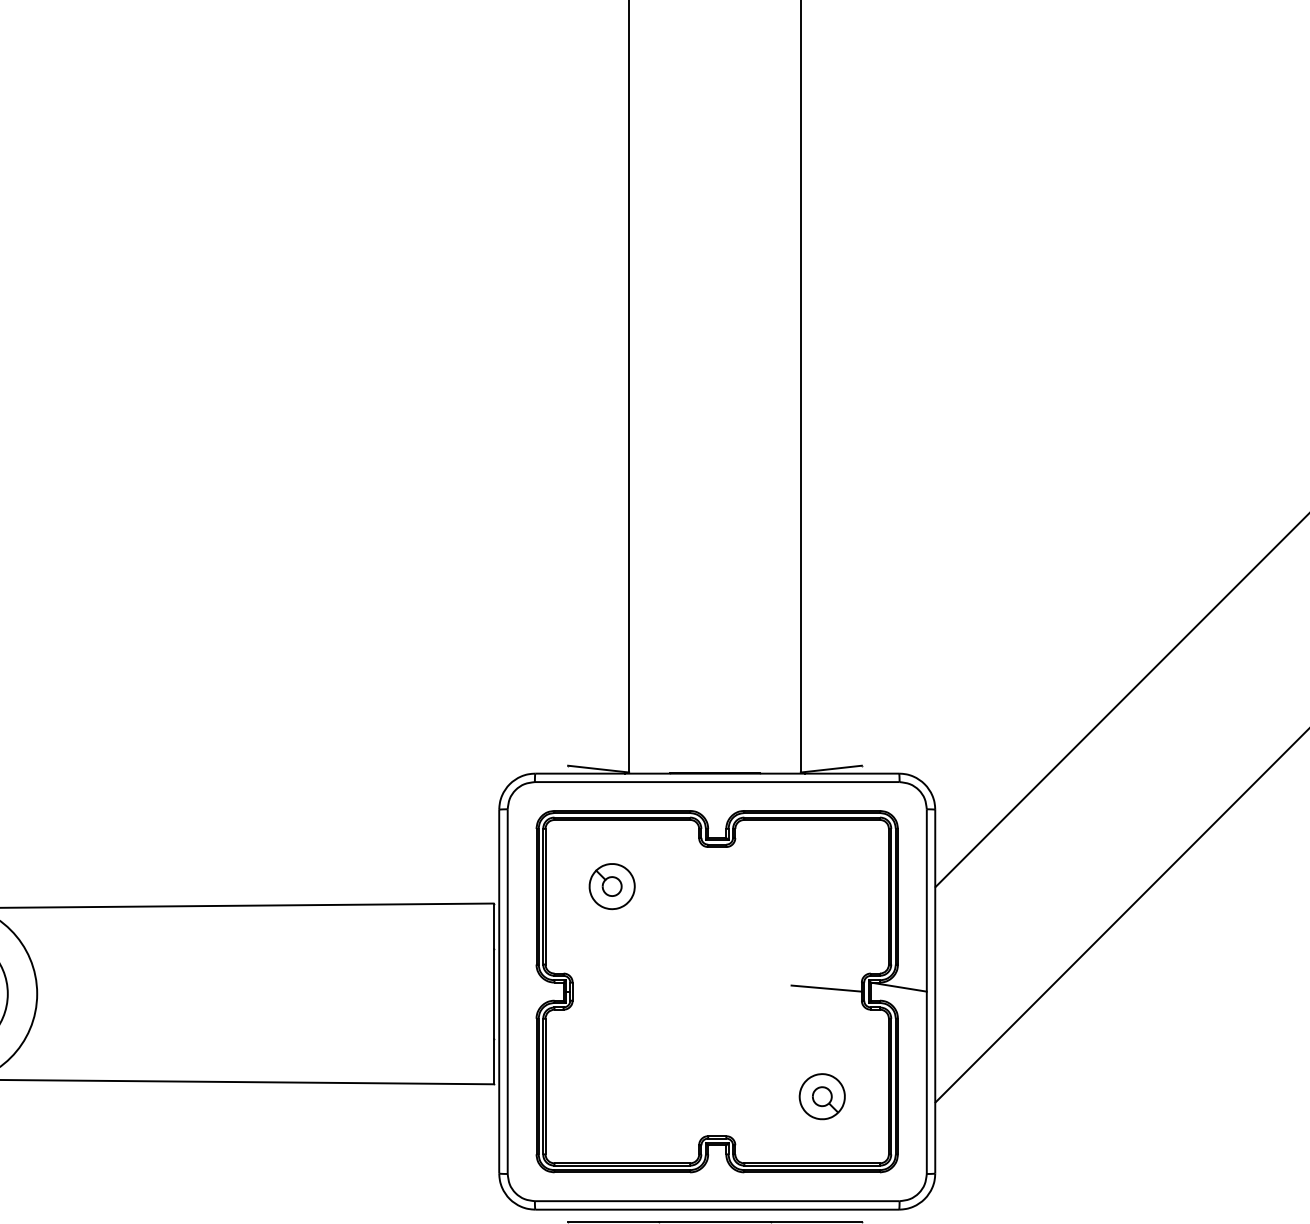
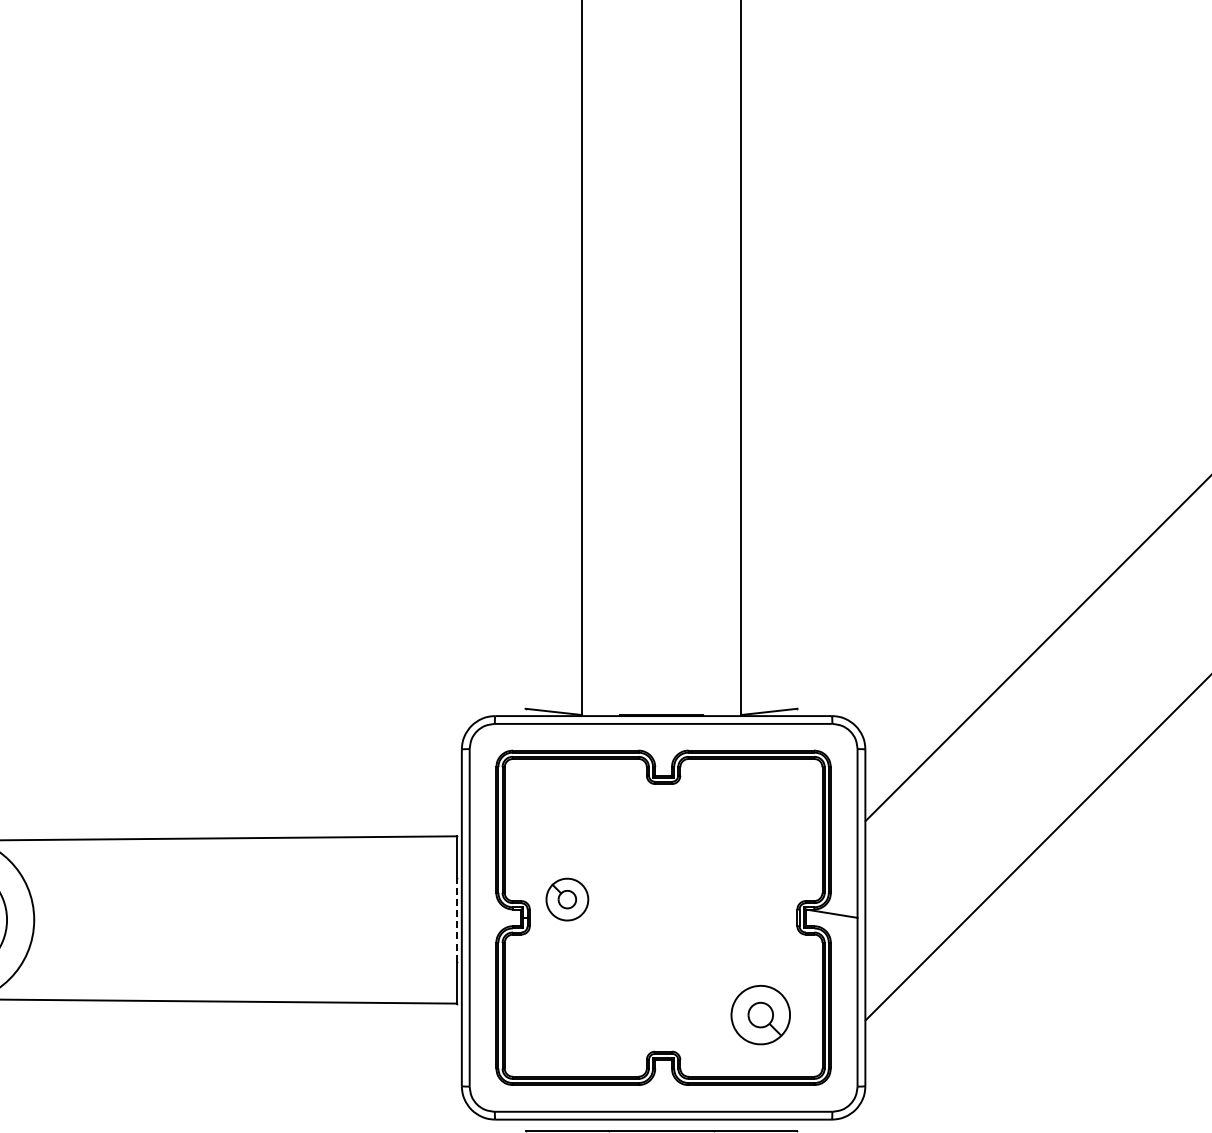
part: (612, 886) -> (567, 899), moved
line: (826, 988) -> (764, 914), removed
line: (493, 993) -> (456, 919), solid -> dashed
part: (821, 1096) -> (760, 1014), size x1.4

